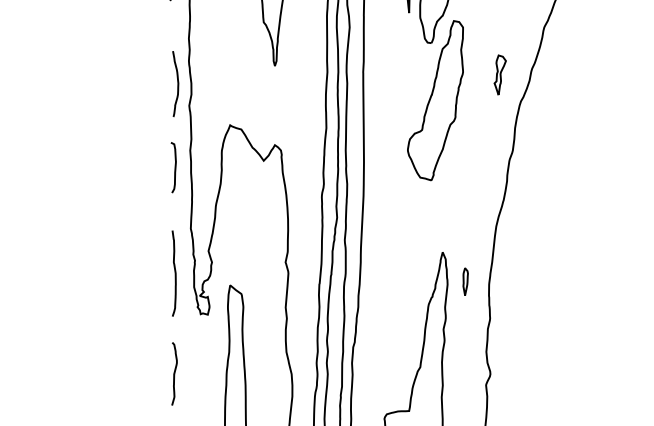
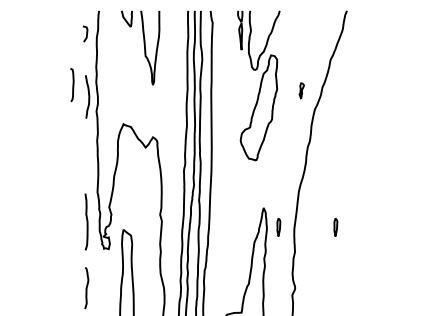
part: (499, 74) -> (301, 90), size x0.6
curve: (174, 166) -> (72, 84), moved
part: (551, 281) -> (335, 227), added

